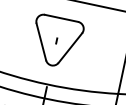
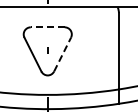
line: (61, 18) -> (47, 27), solid -> dashed
line: (70, 48) -> (62, 54), solid -> dashed

